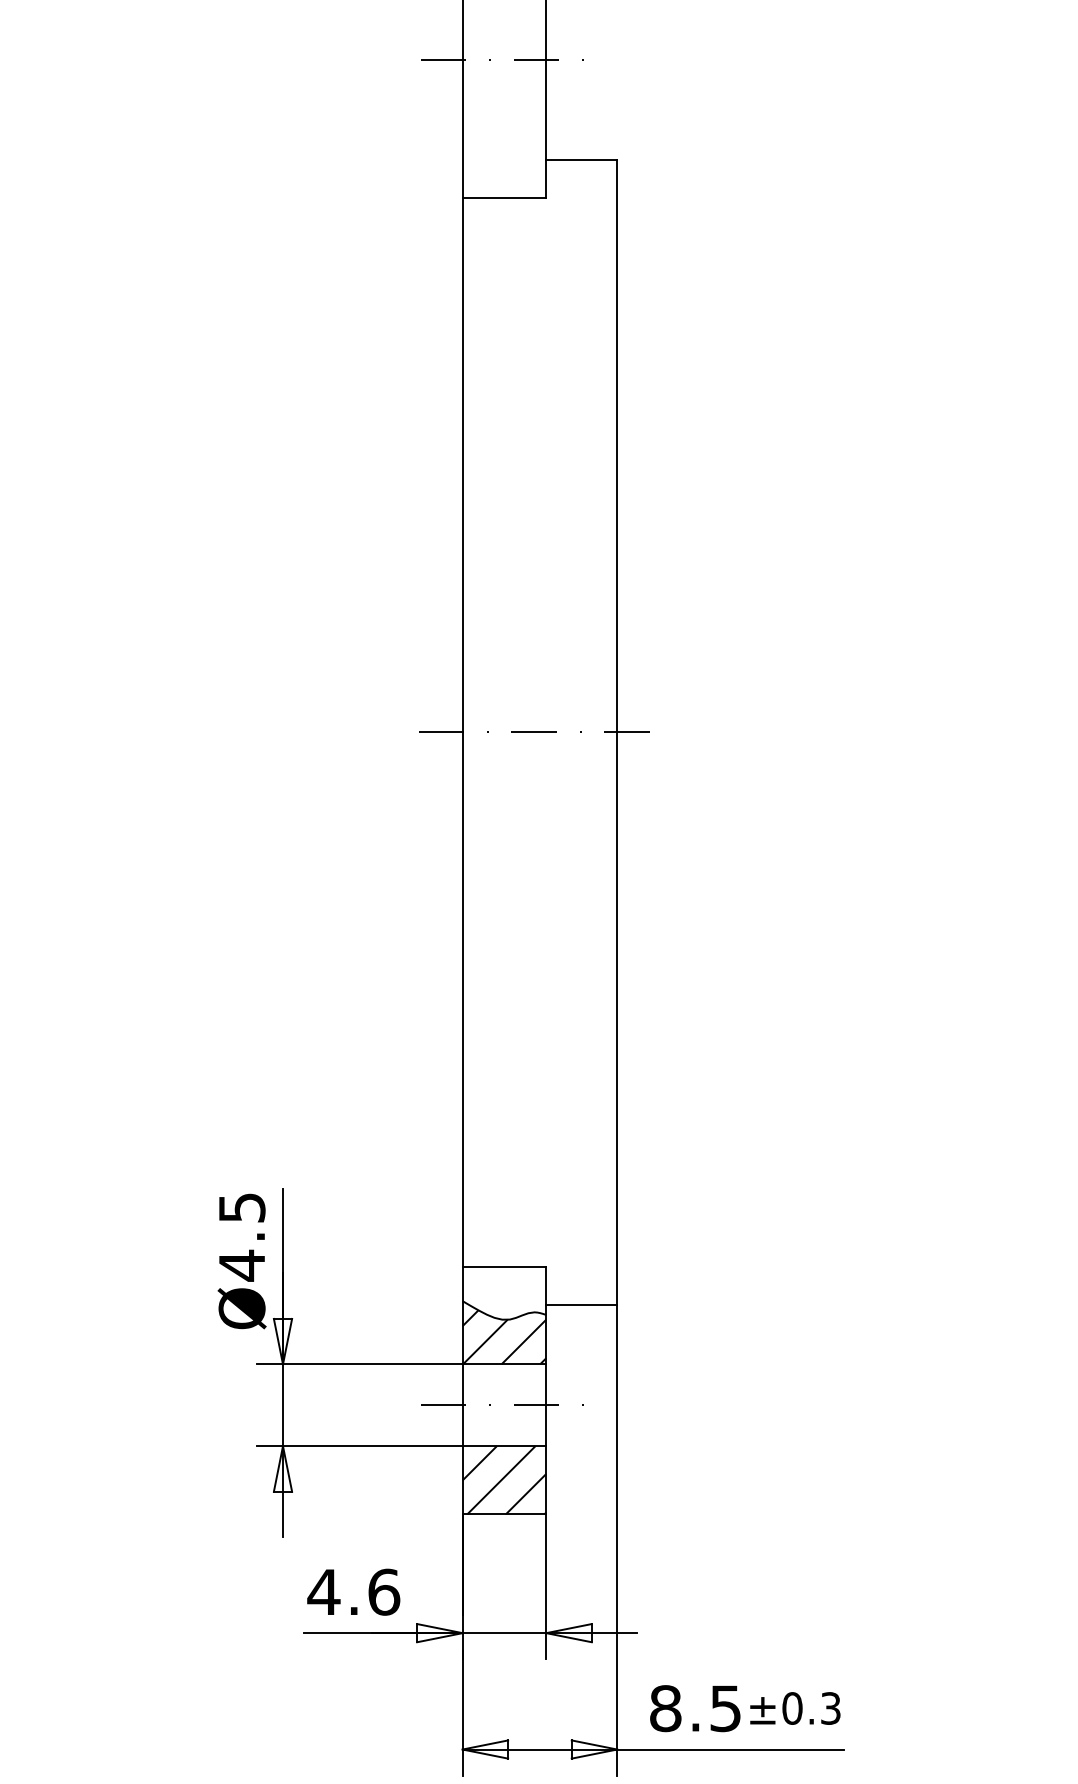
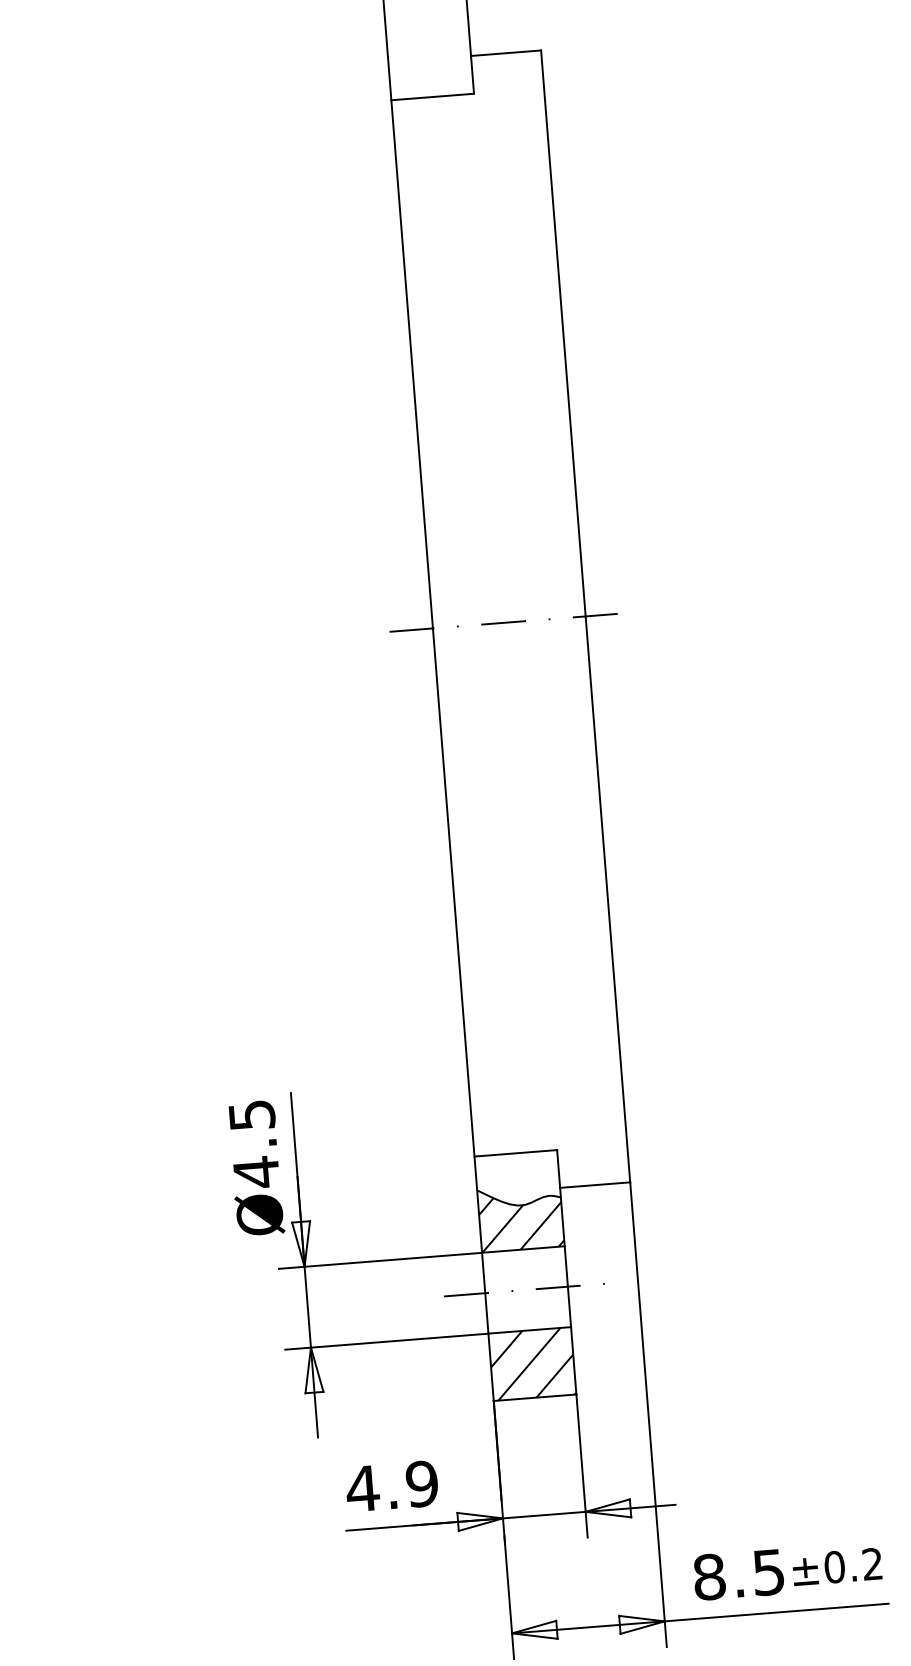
text: (384, 1591) -> (422, 1483), 4.6 -> 4.9
text: (830, 1708) -> (872, 1564), ±0.3 -> ±0.2

